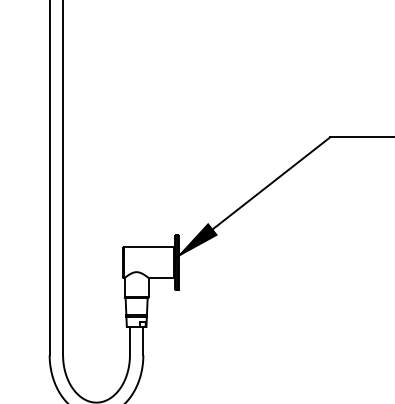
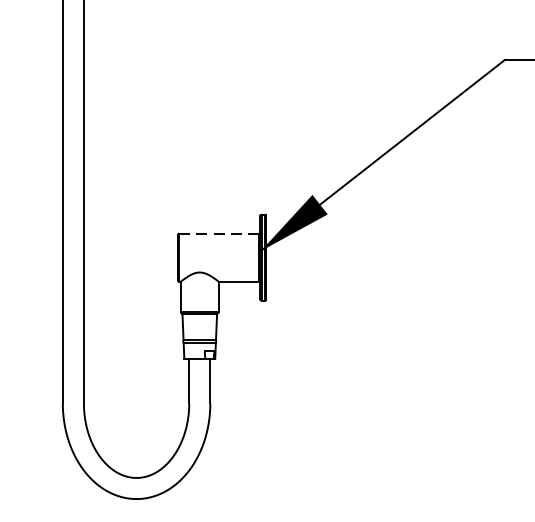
line: (148, 247) -> (218, 233), solid -> dashed

